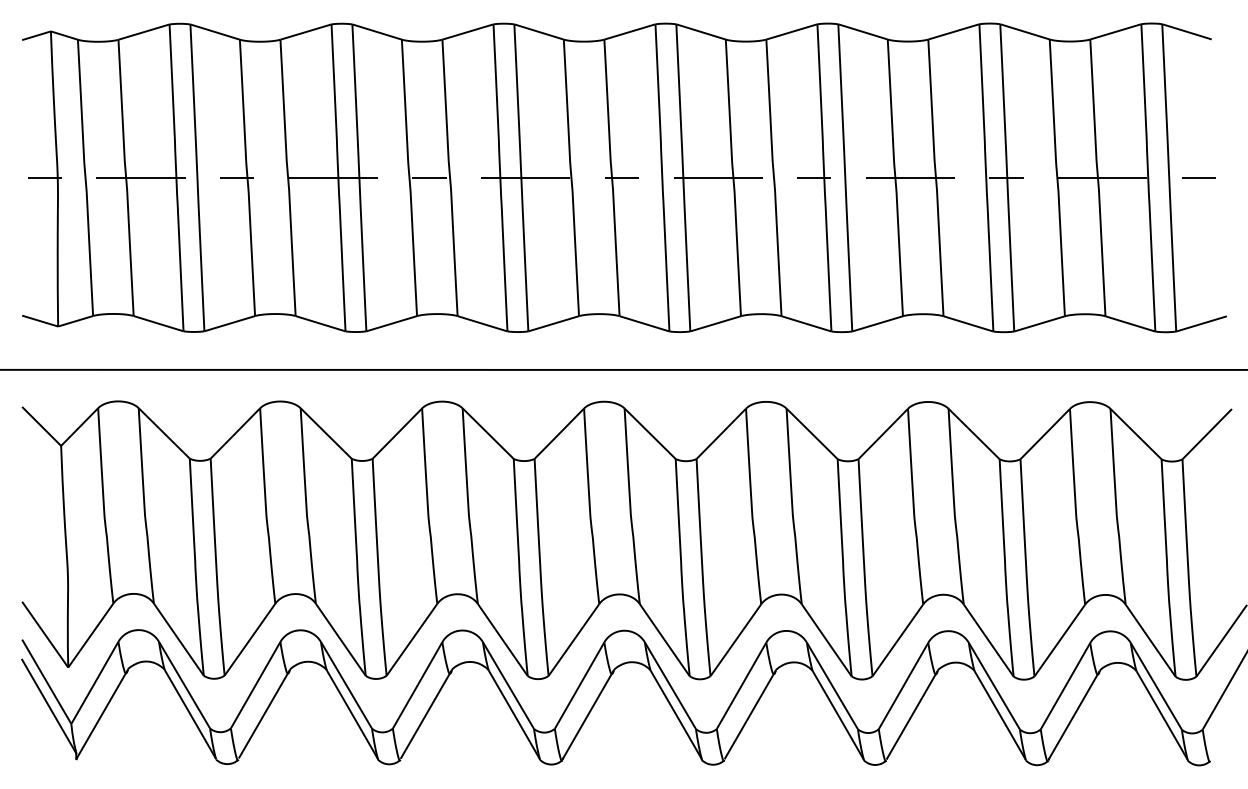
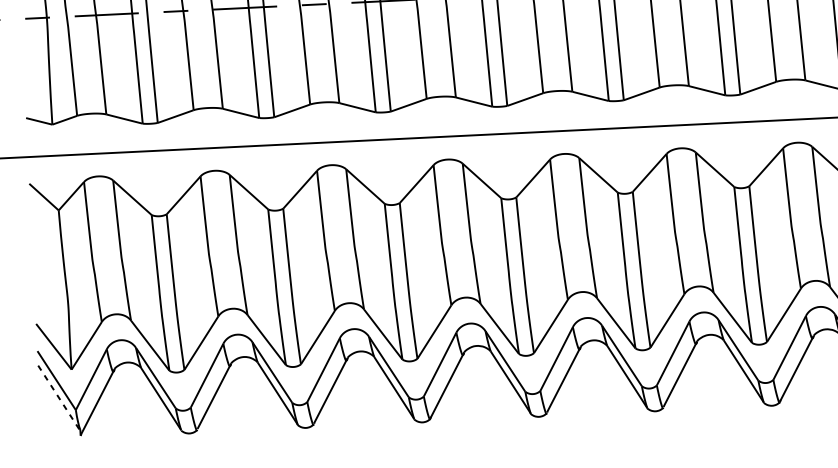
line: (49, 707) -> (59, 399), solid -> dashed

